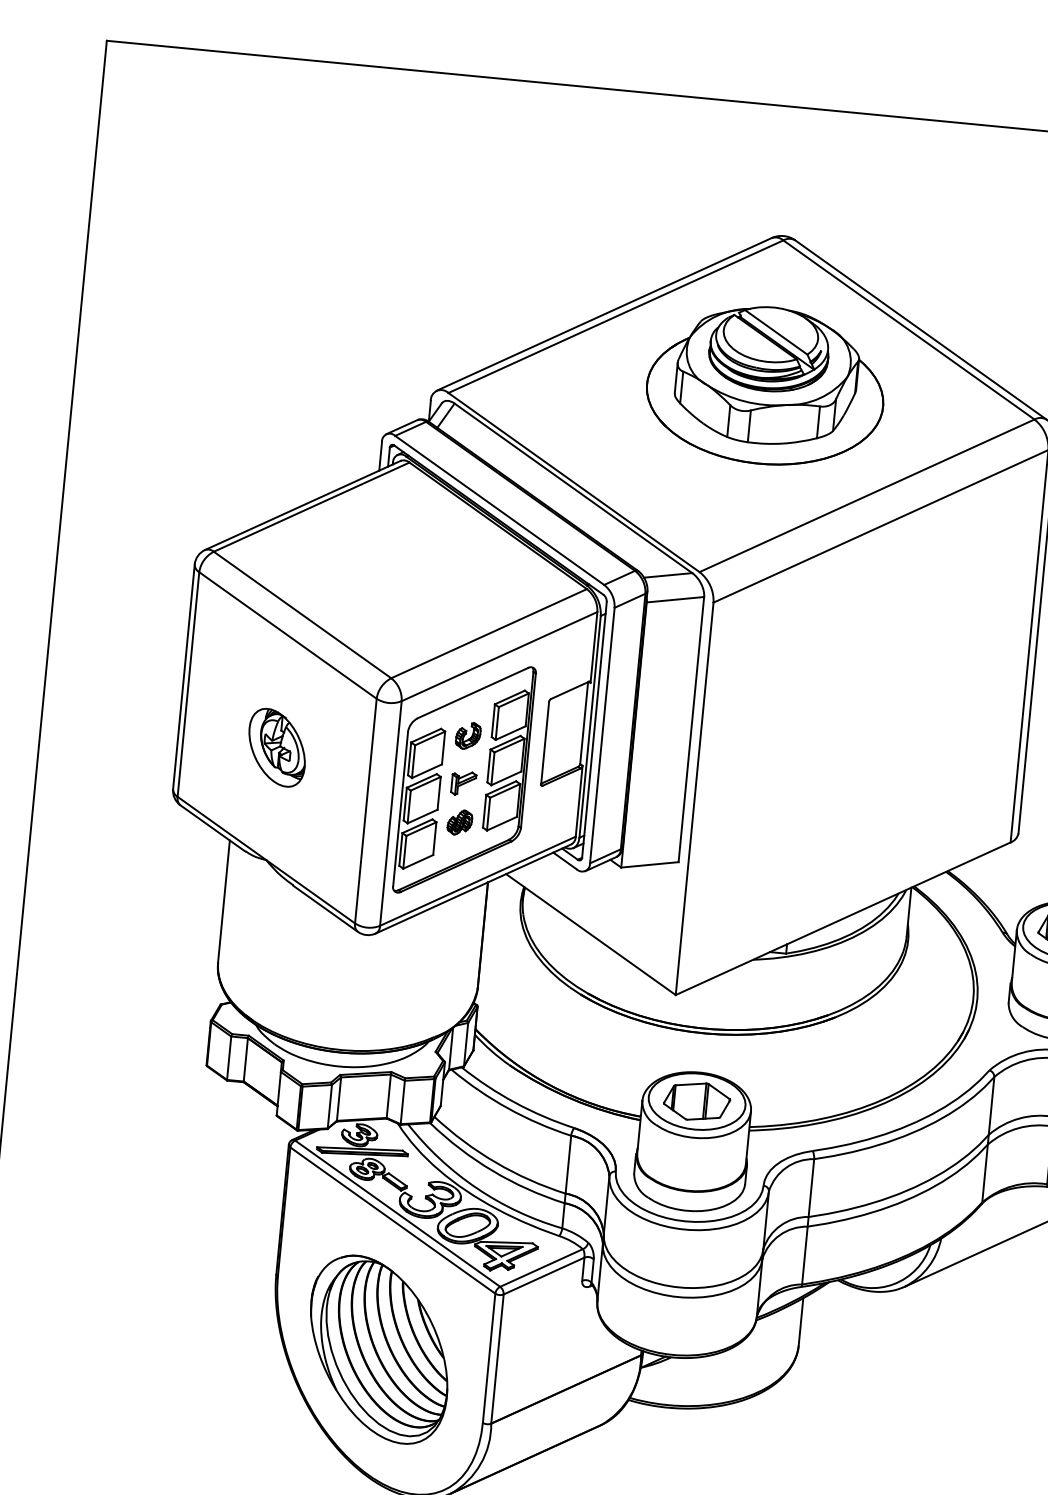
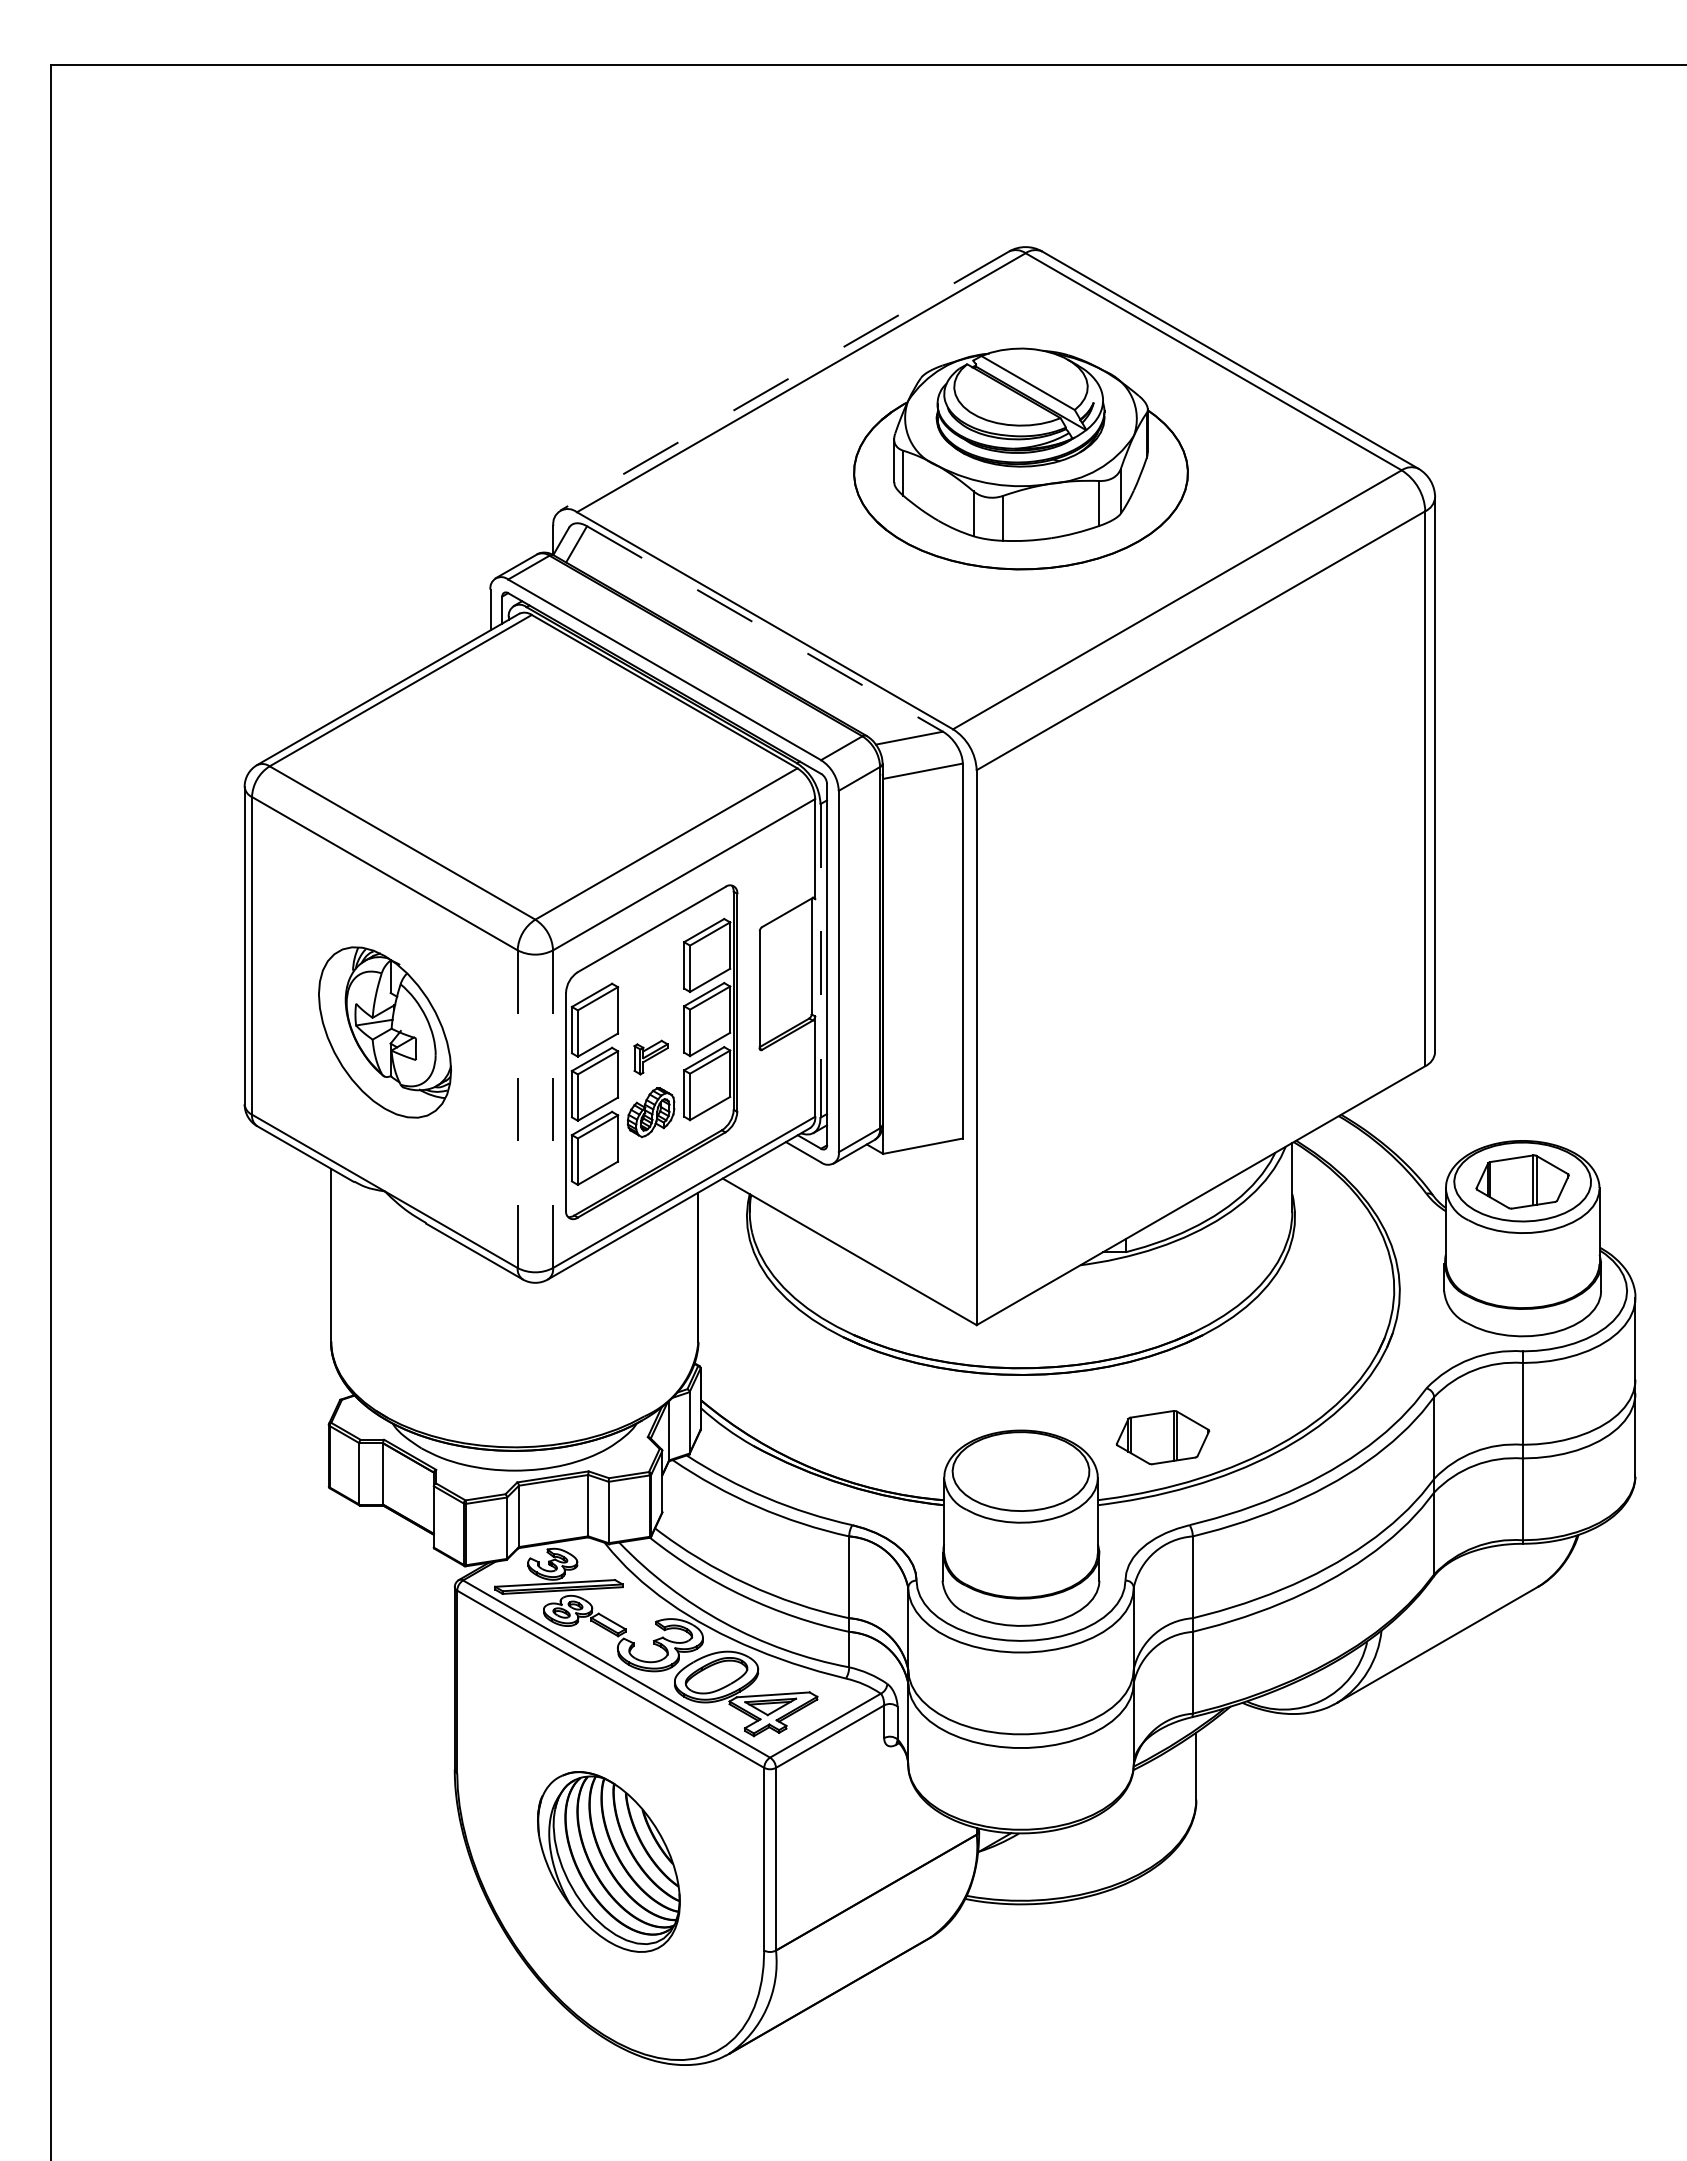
line: (604, 314) -> (784, 381), solid -> dashed
line: (573, 488) -> (765, 629), solid -> dashed
line: (590, 726) -> (820, 960), solid -> dashed
part: (467, 735) -> (650, 989), removed
part: (276, 747) -> (384, 1032), size x1.6
line: (365, 811) -> (517, 1109), solid -> dashed
line: (391, 813) -> (553, 1109), solid -> dashed
part: (459, 822) -> (650, 1112), size x1.4
part: (696, 1101) -> (1162, 1437), moved
part: (378, 1349) -> (608, 1861), size x0.7

